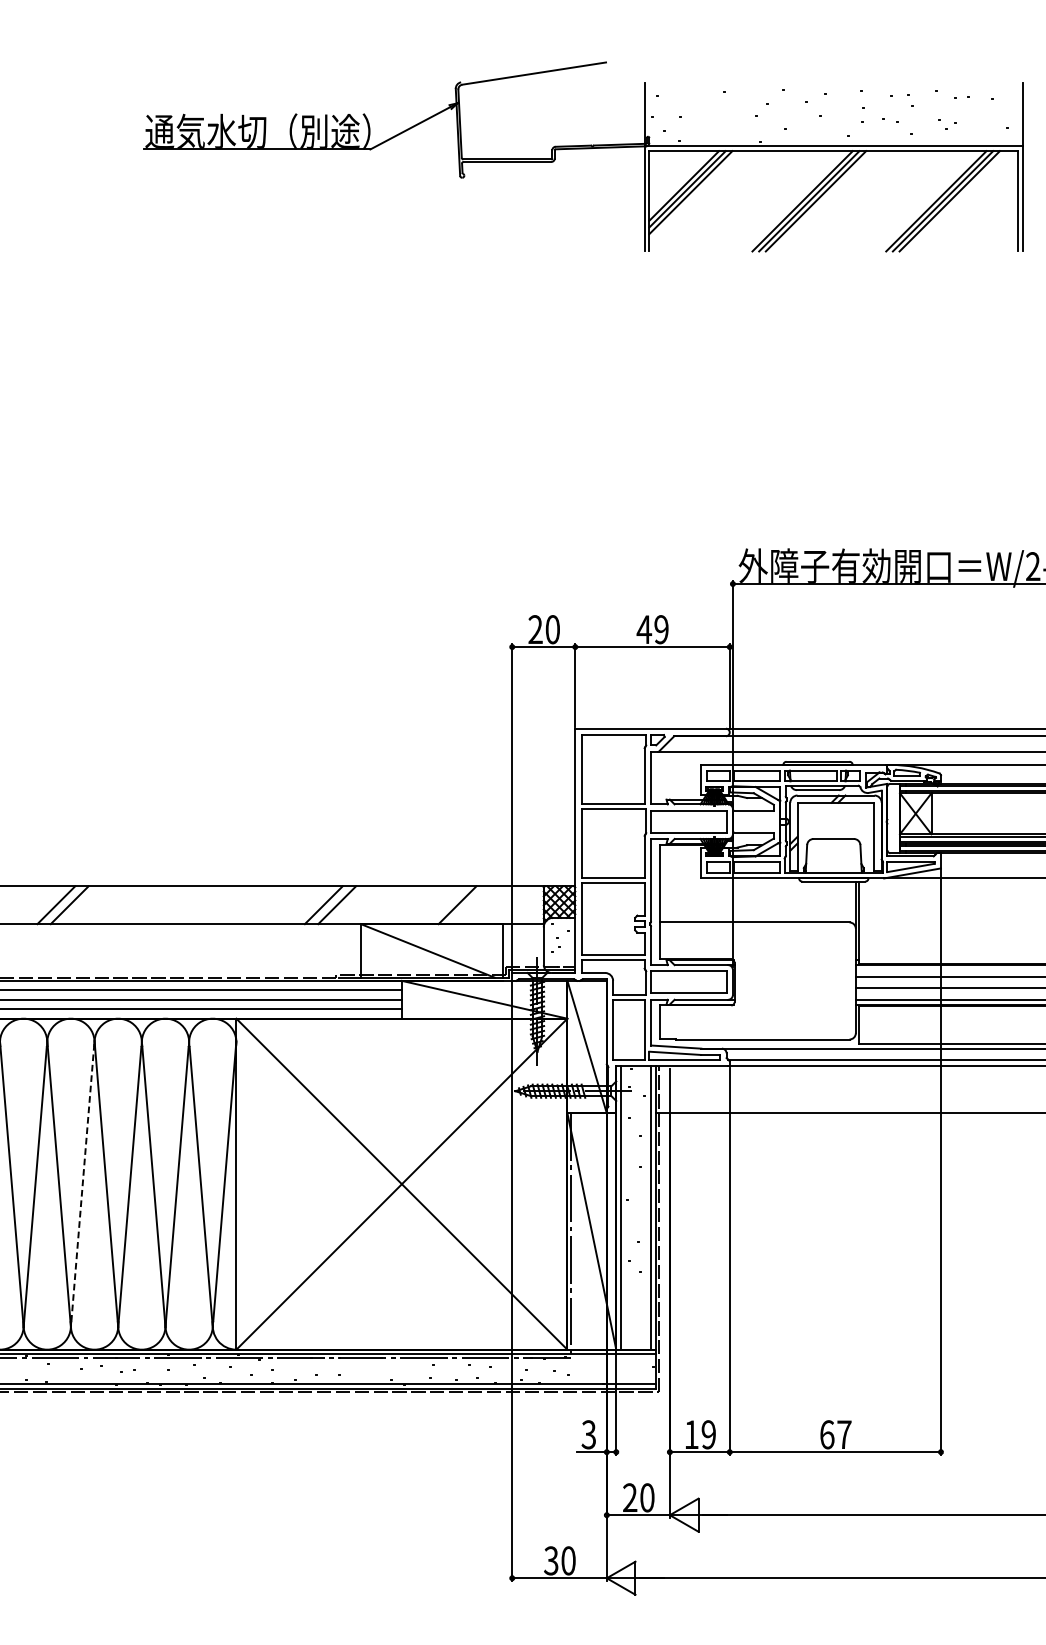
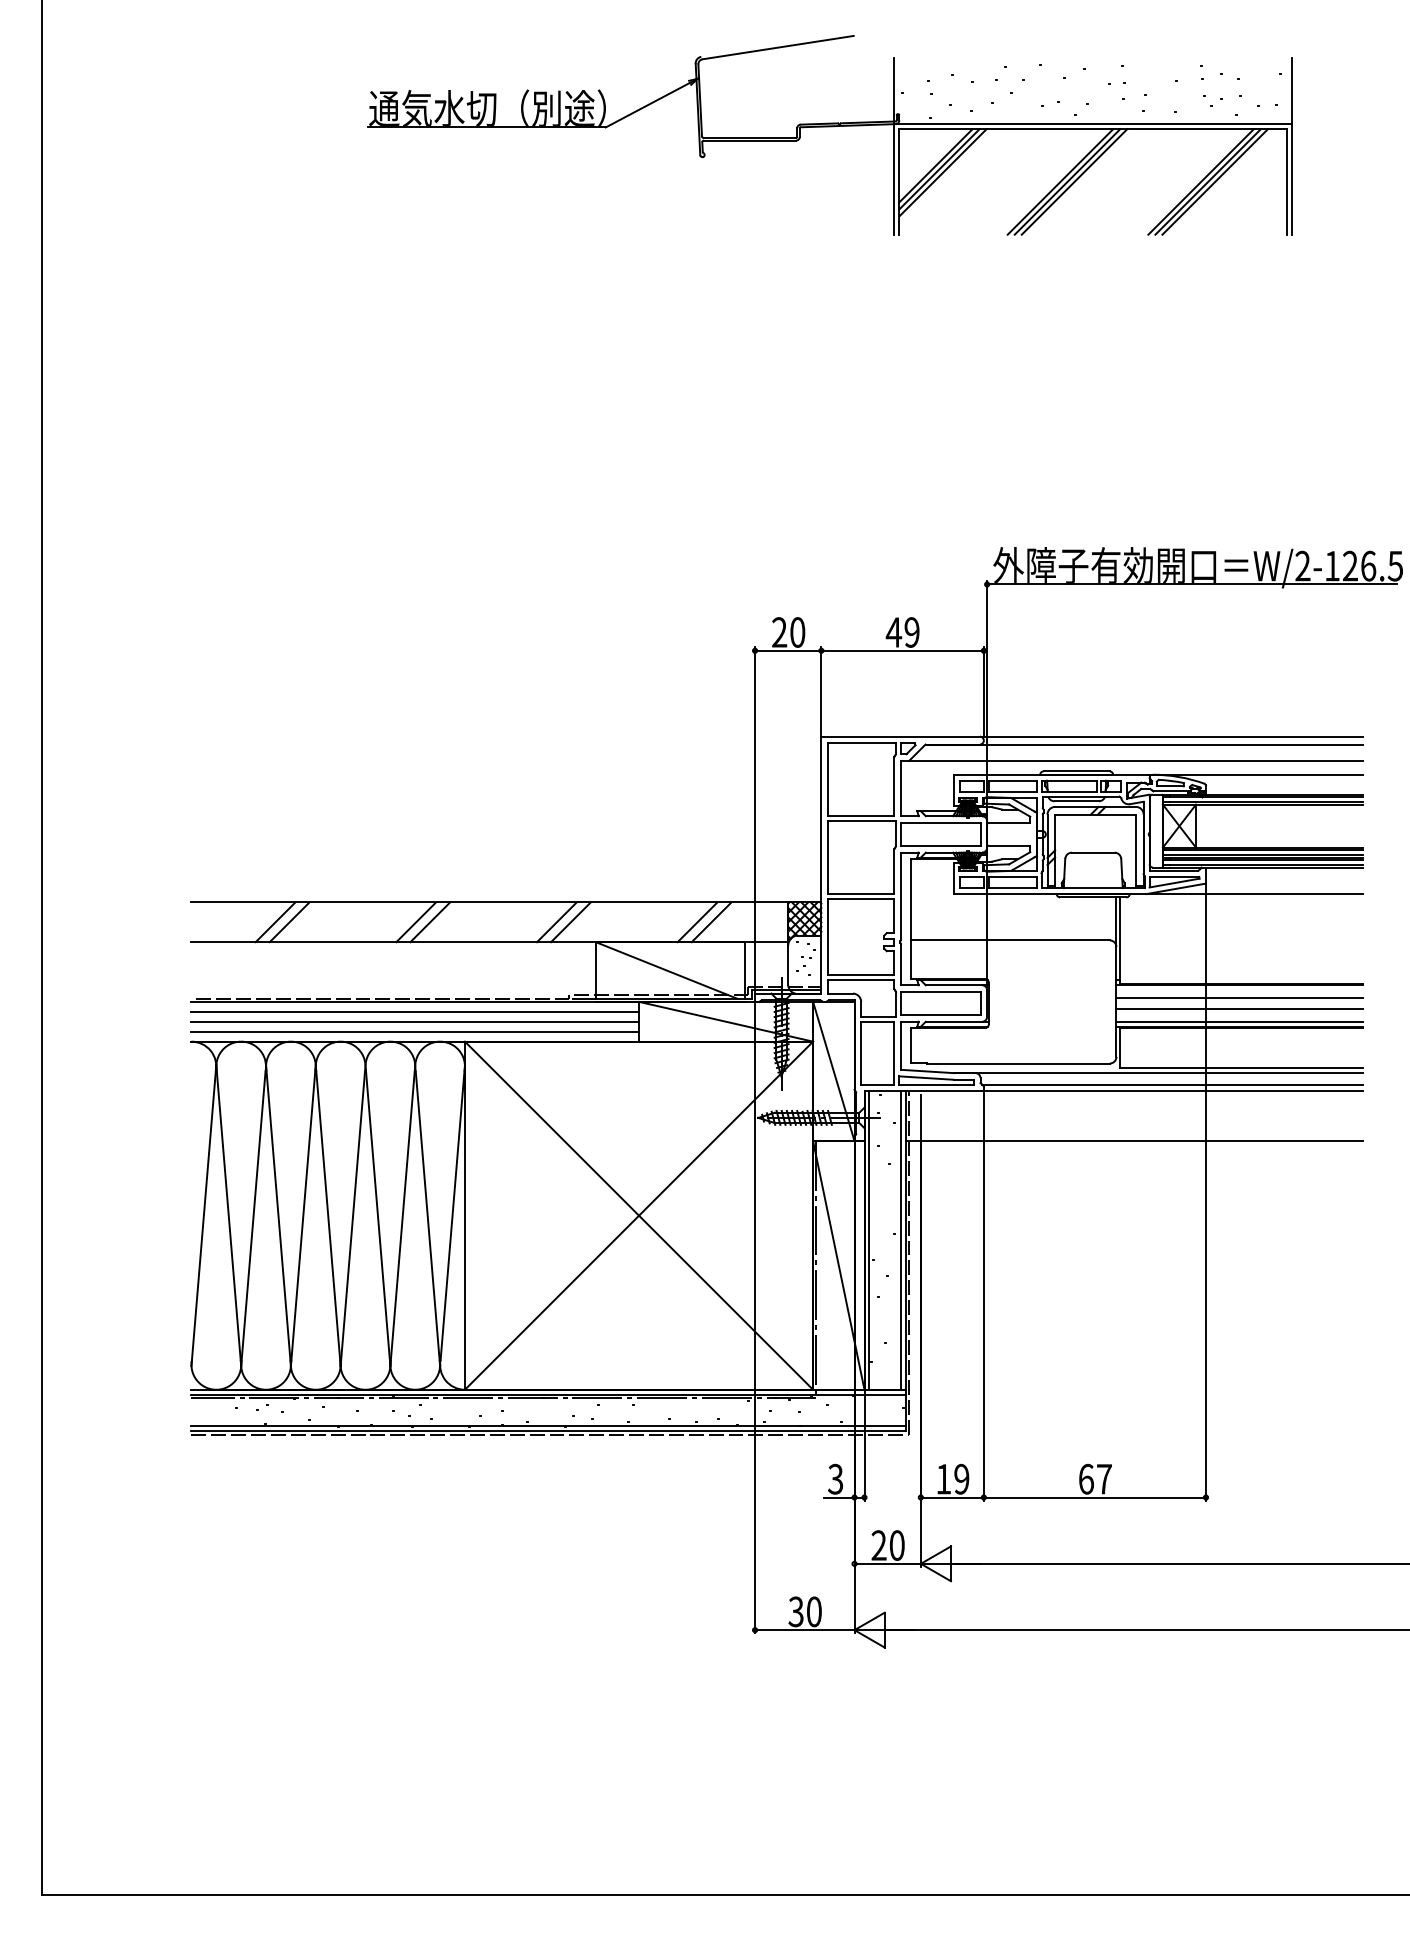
line: (190, 905) -> (416, 922), added
line: (203, 905) -> (430, 922), added
line: (470, 905) -> (711, 922), added
line: (82, 1185) -> (303, 1217), dashed -> solid

